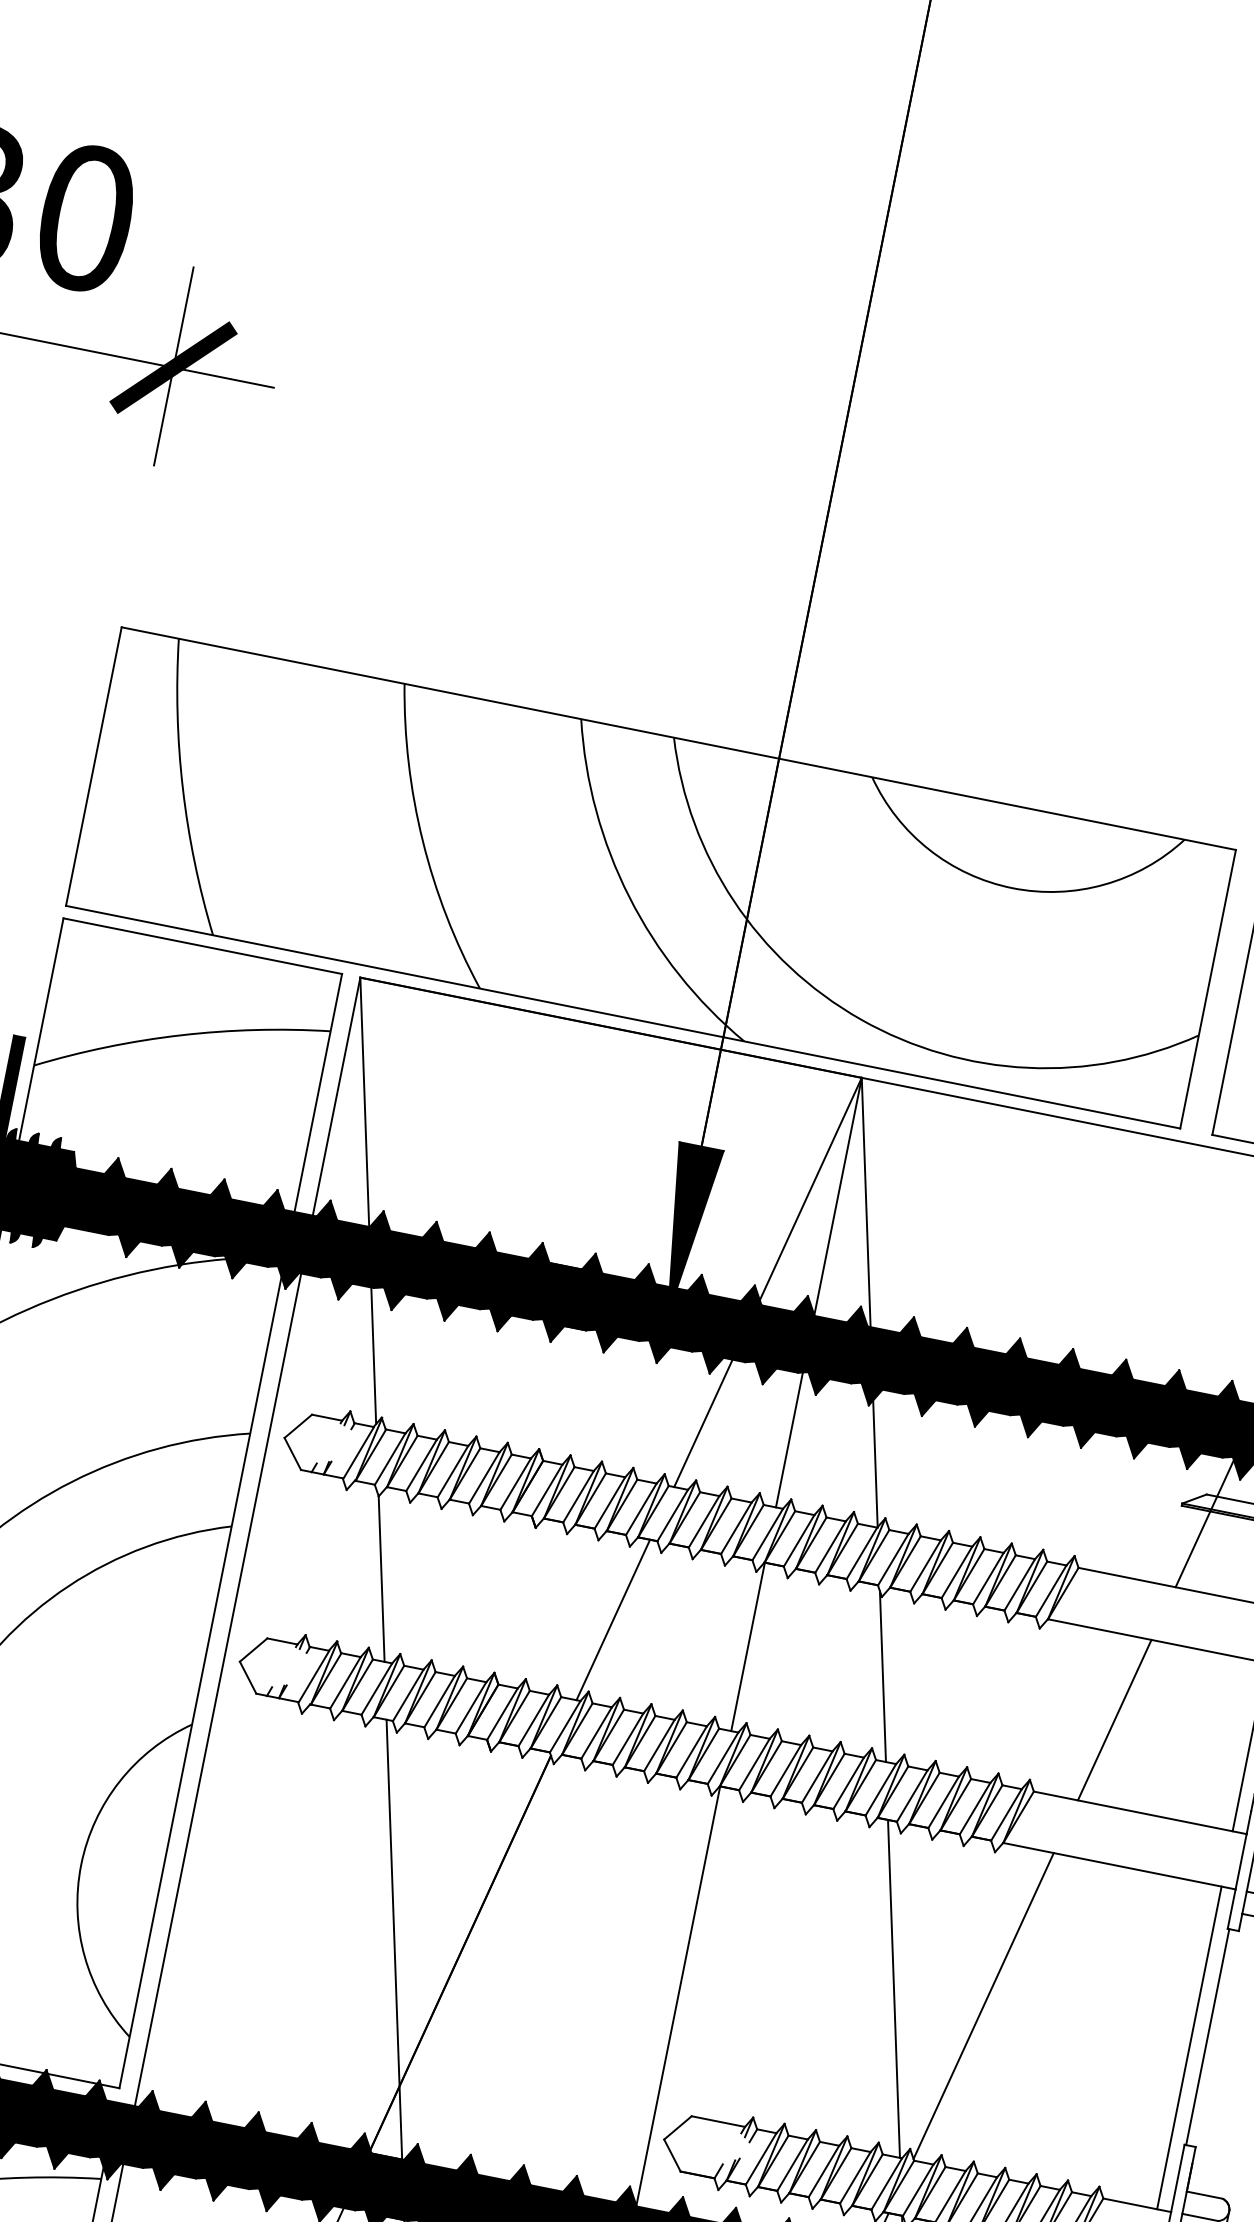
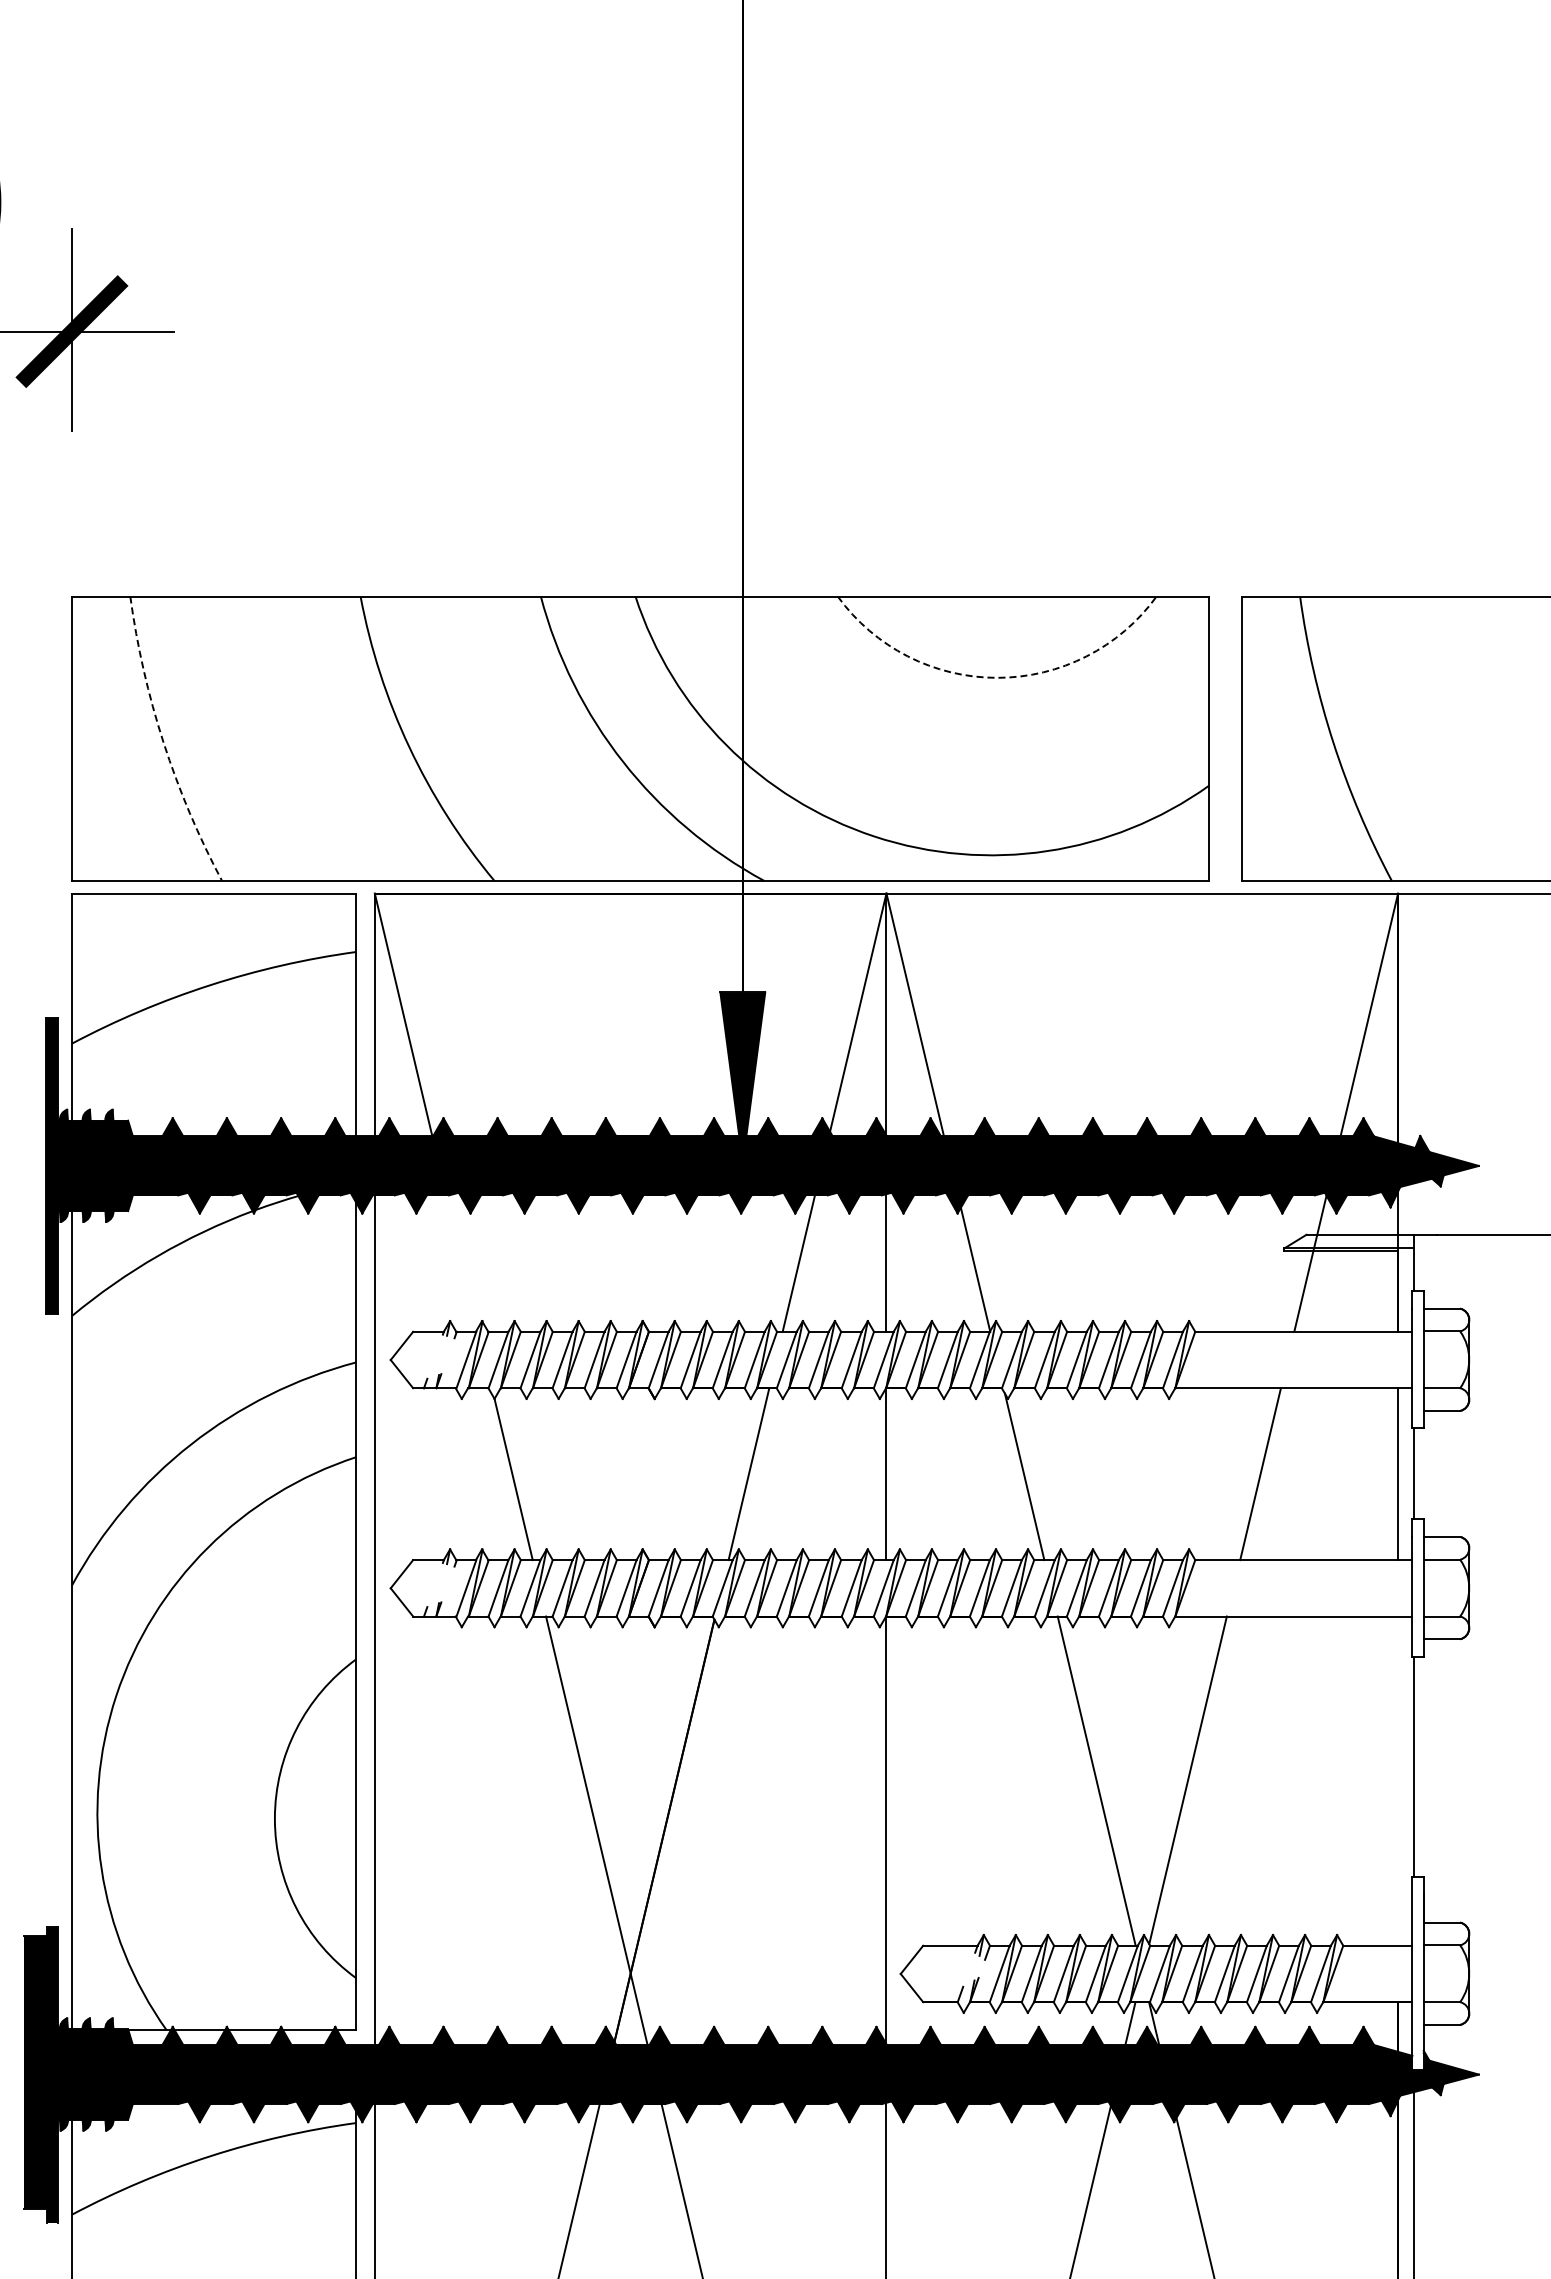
arc: (182, 788) -> (163, 742), solid -> dashed
arc: (1012, 887) -> (997, 677), solid -> dashed
line: (373, 1355) -> (461, 1261), removed
line: (1189, 2047) -> (1398, 1780), removed

